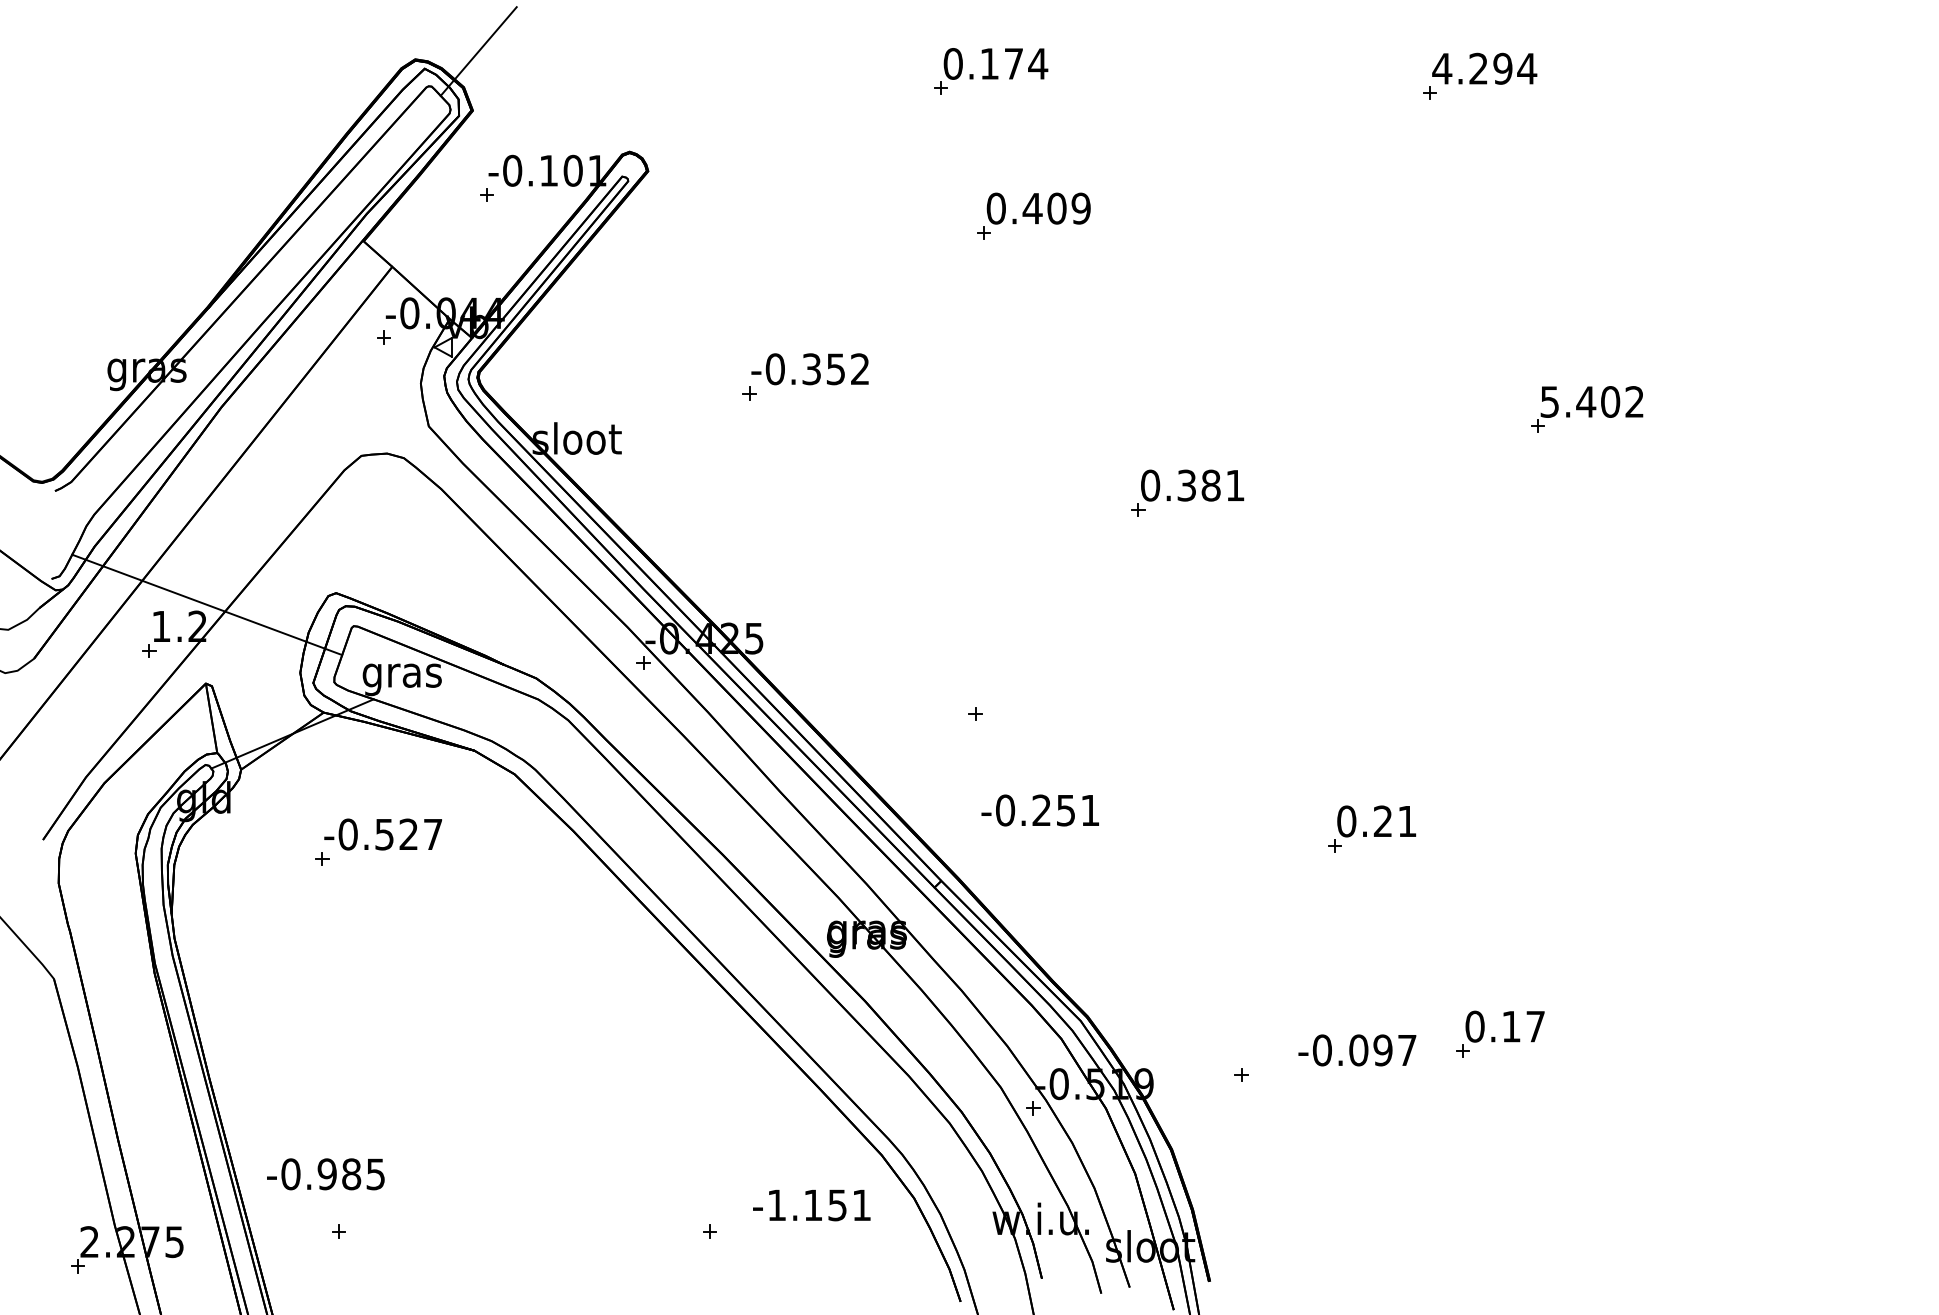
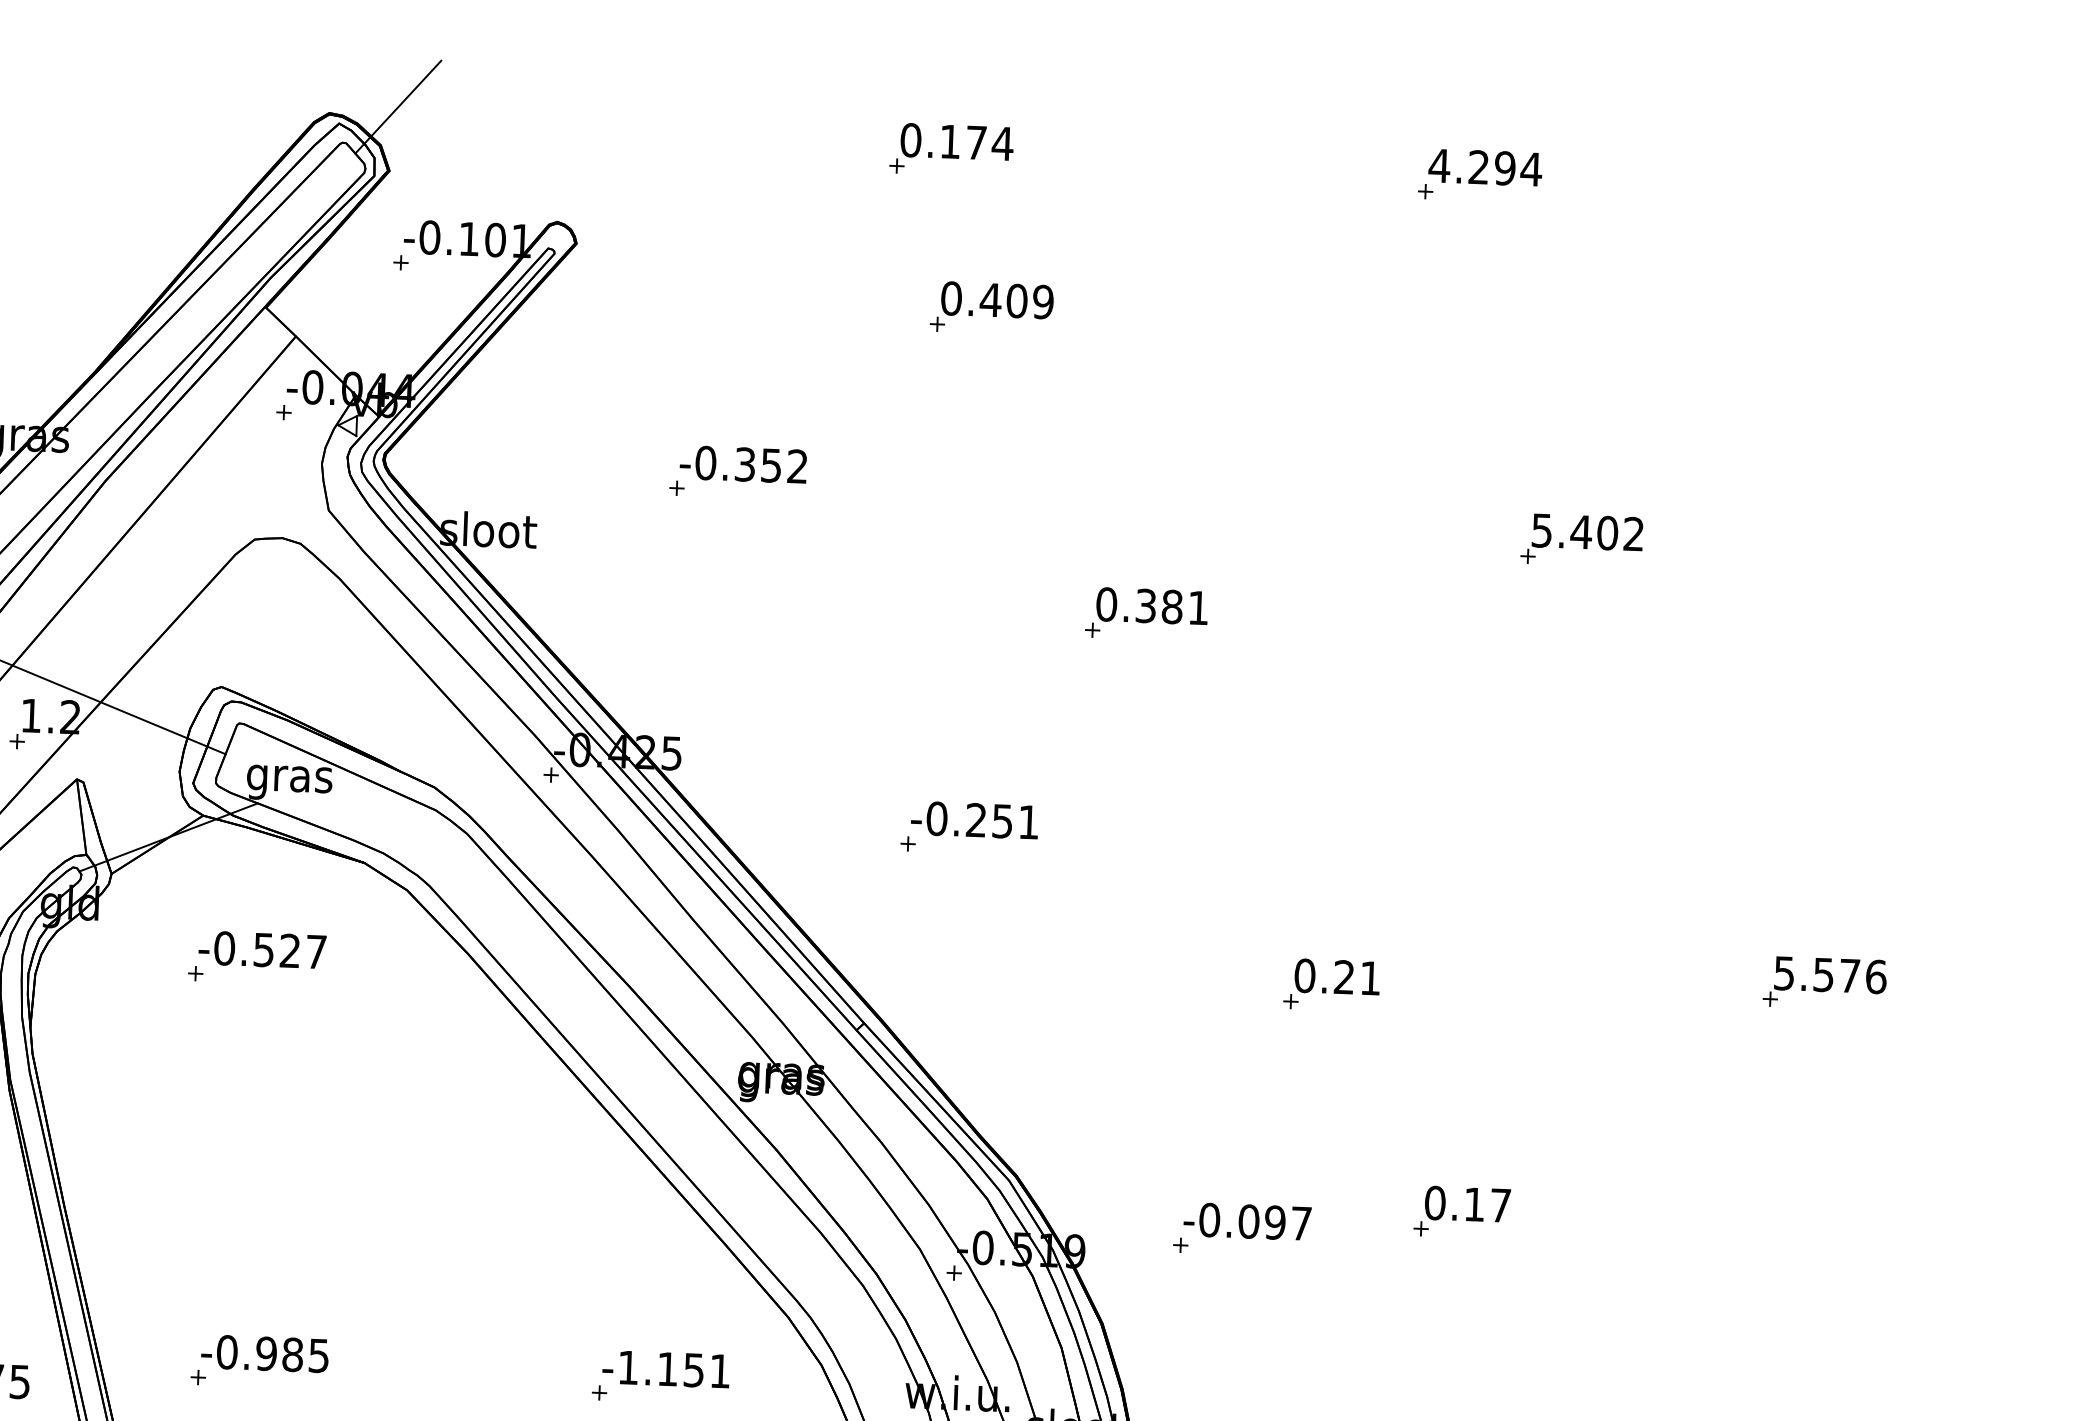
part: (1826, 809) -> (1824, 982), added
text: (1039, 810) -> (973, 820), moved
text: (1357, 1050) -> (1247, 1221), moved
text: (325, 1174) -> (264, 1353), moved
text: (811, 1205) -> (665, 1369), moved

